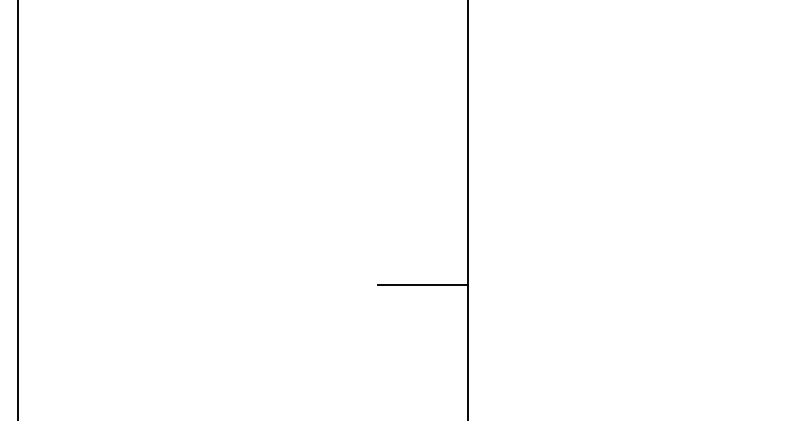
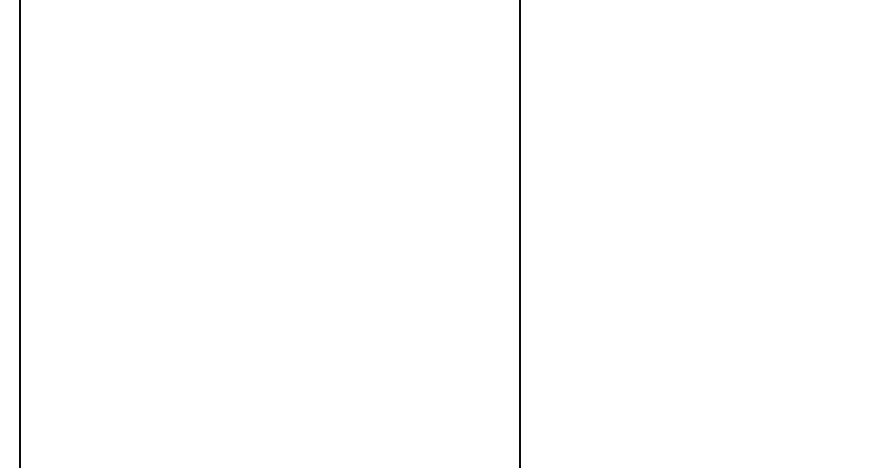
line: (423, 284) -> (470, 316), removed

